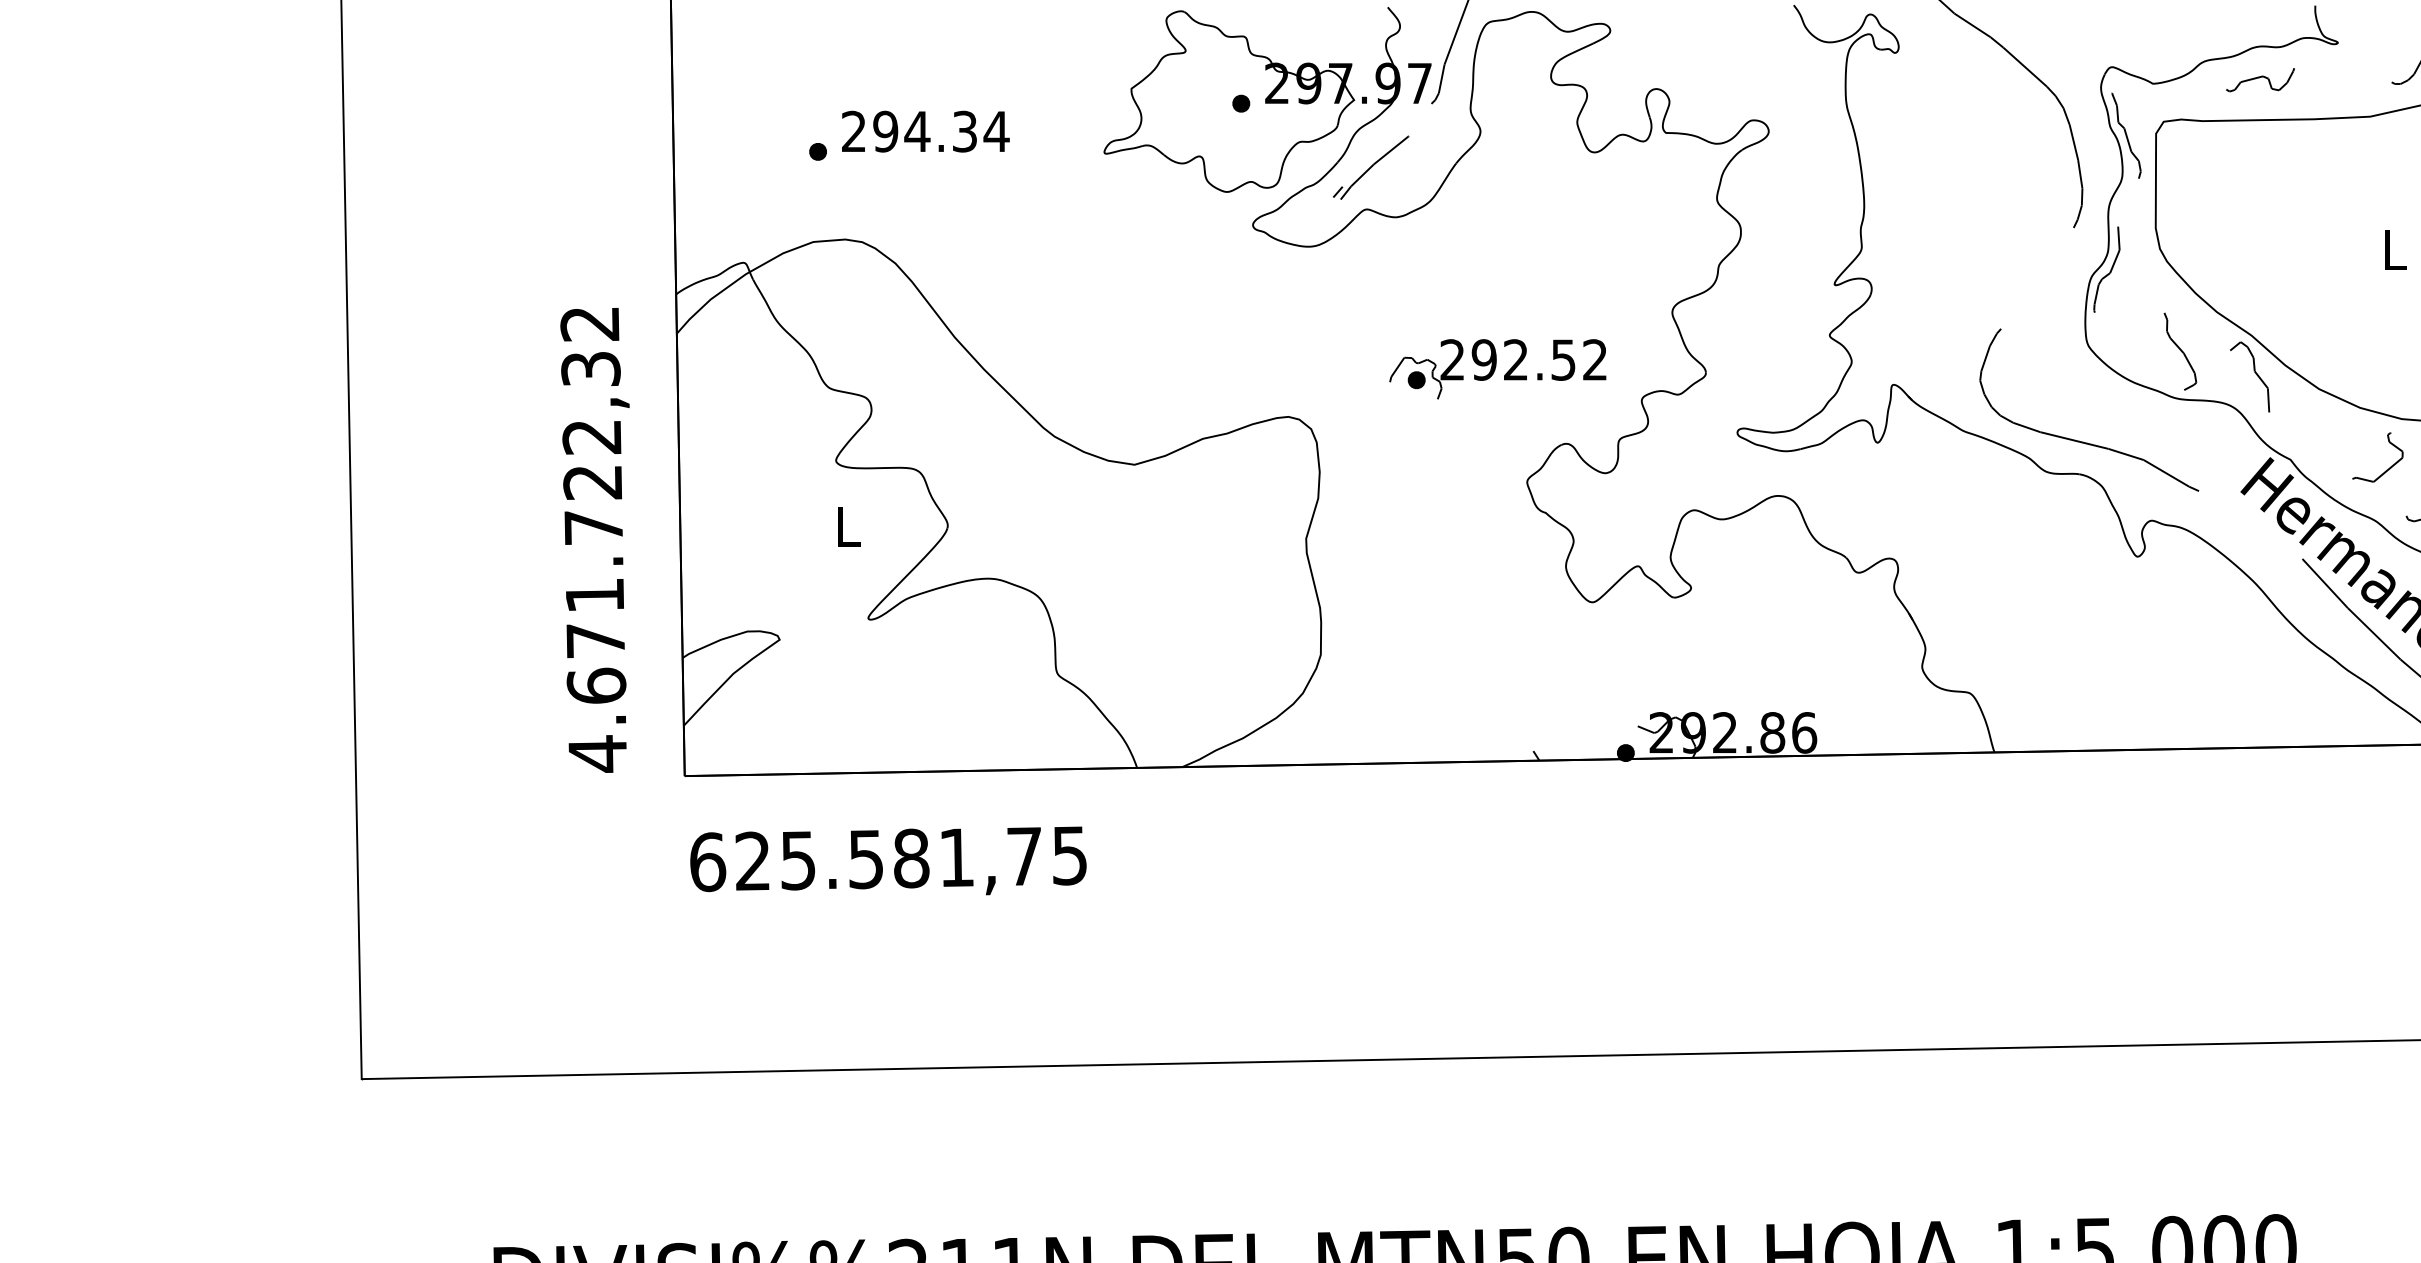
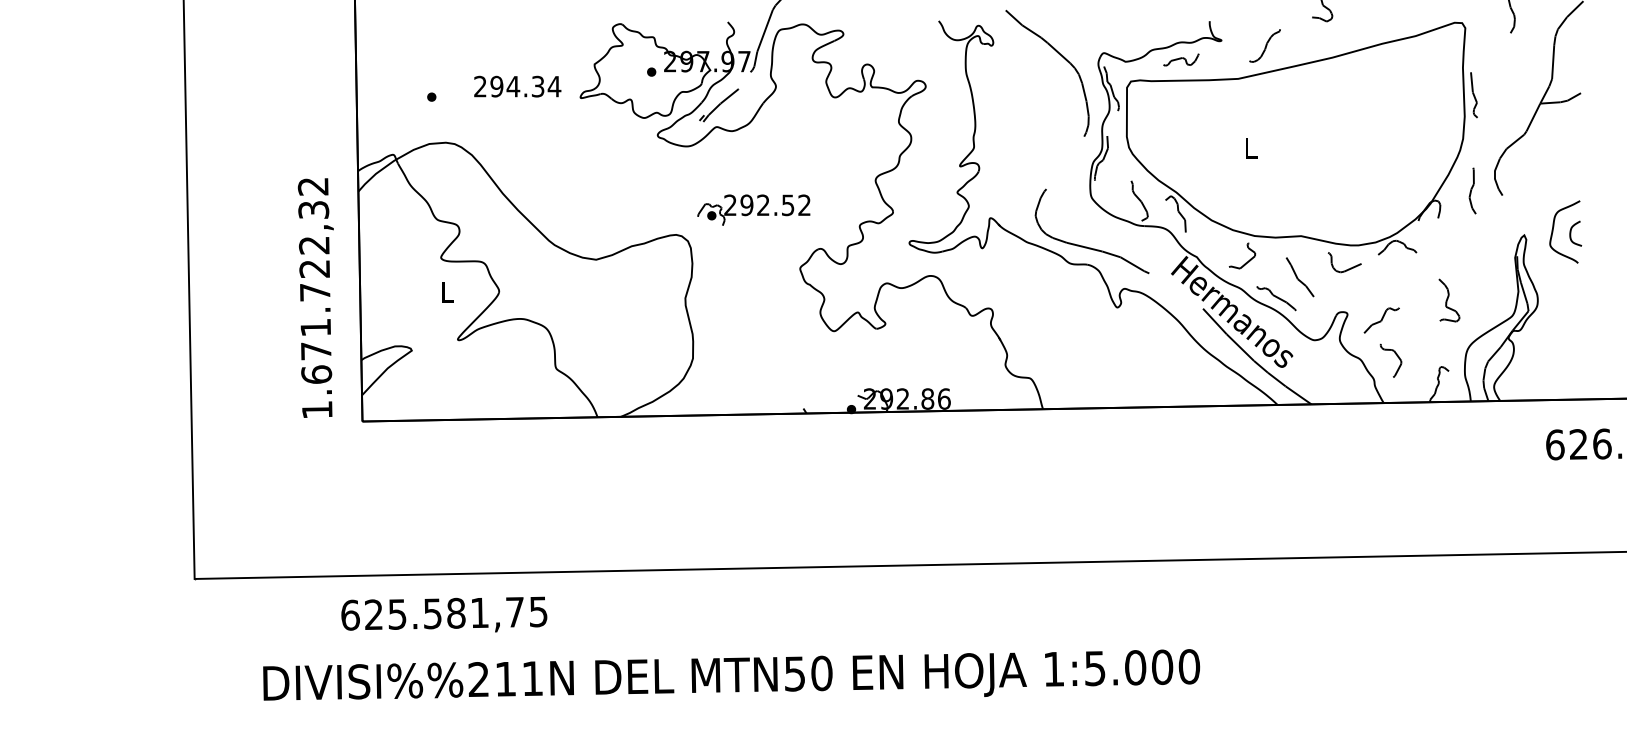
text: (925, 131) -> (517, 86), moved
part: (1496, 368) -> (753, 209), moved
text: (598, 752) -> (317, 409), 4.671.722,32 -> 1.671.722,32
text: (888, 860) -> (444, 614), moved

